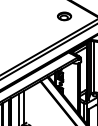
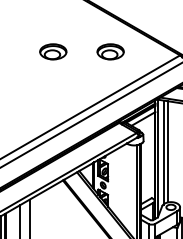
part: (35, 16) -> (53, 52), added

